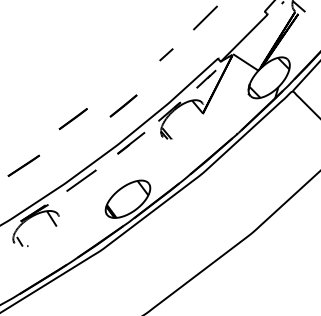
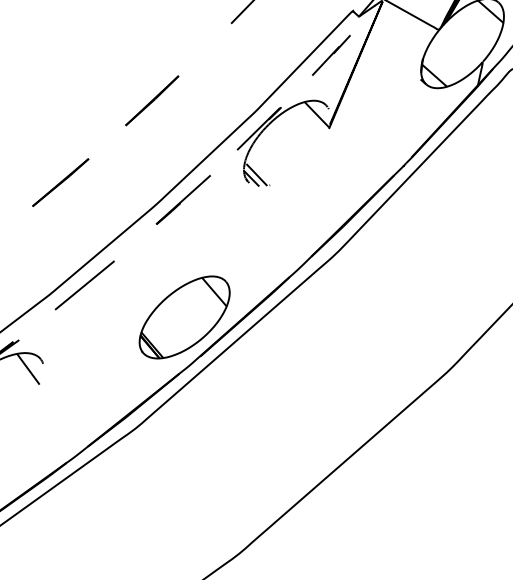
line: (123, 105) -> (151, 99), moved
line: (72, 119) -> (58, 183), moved

